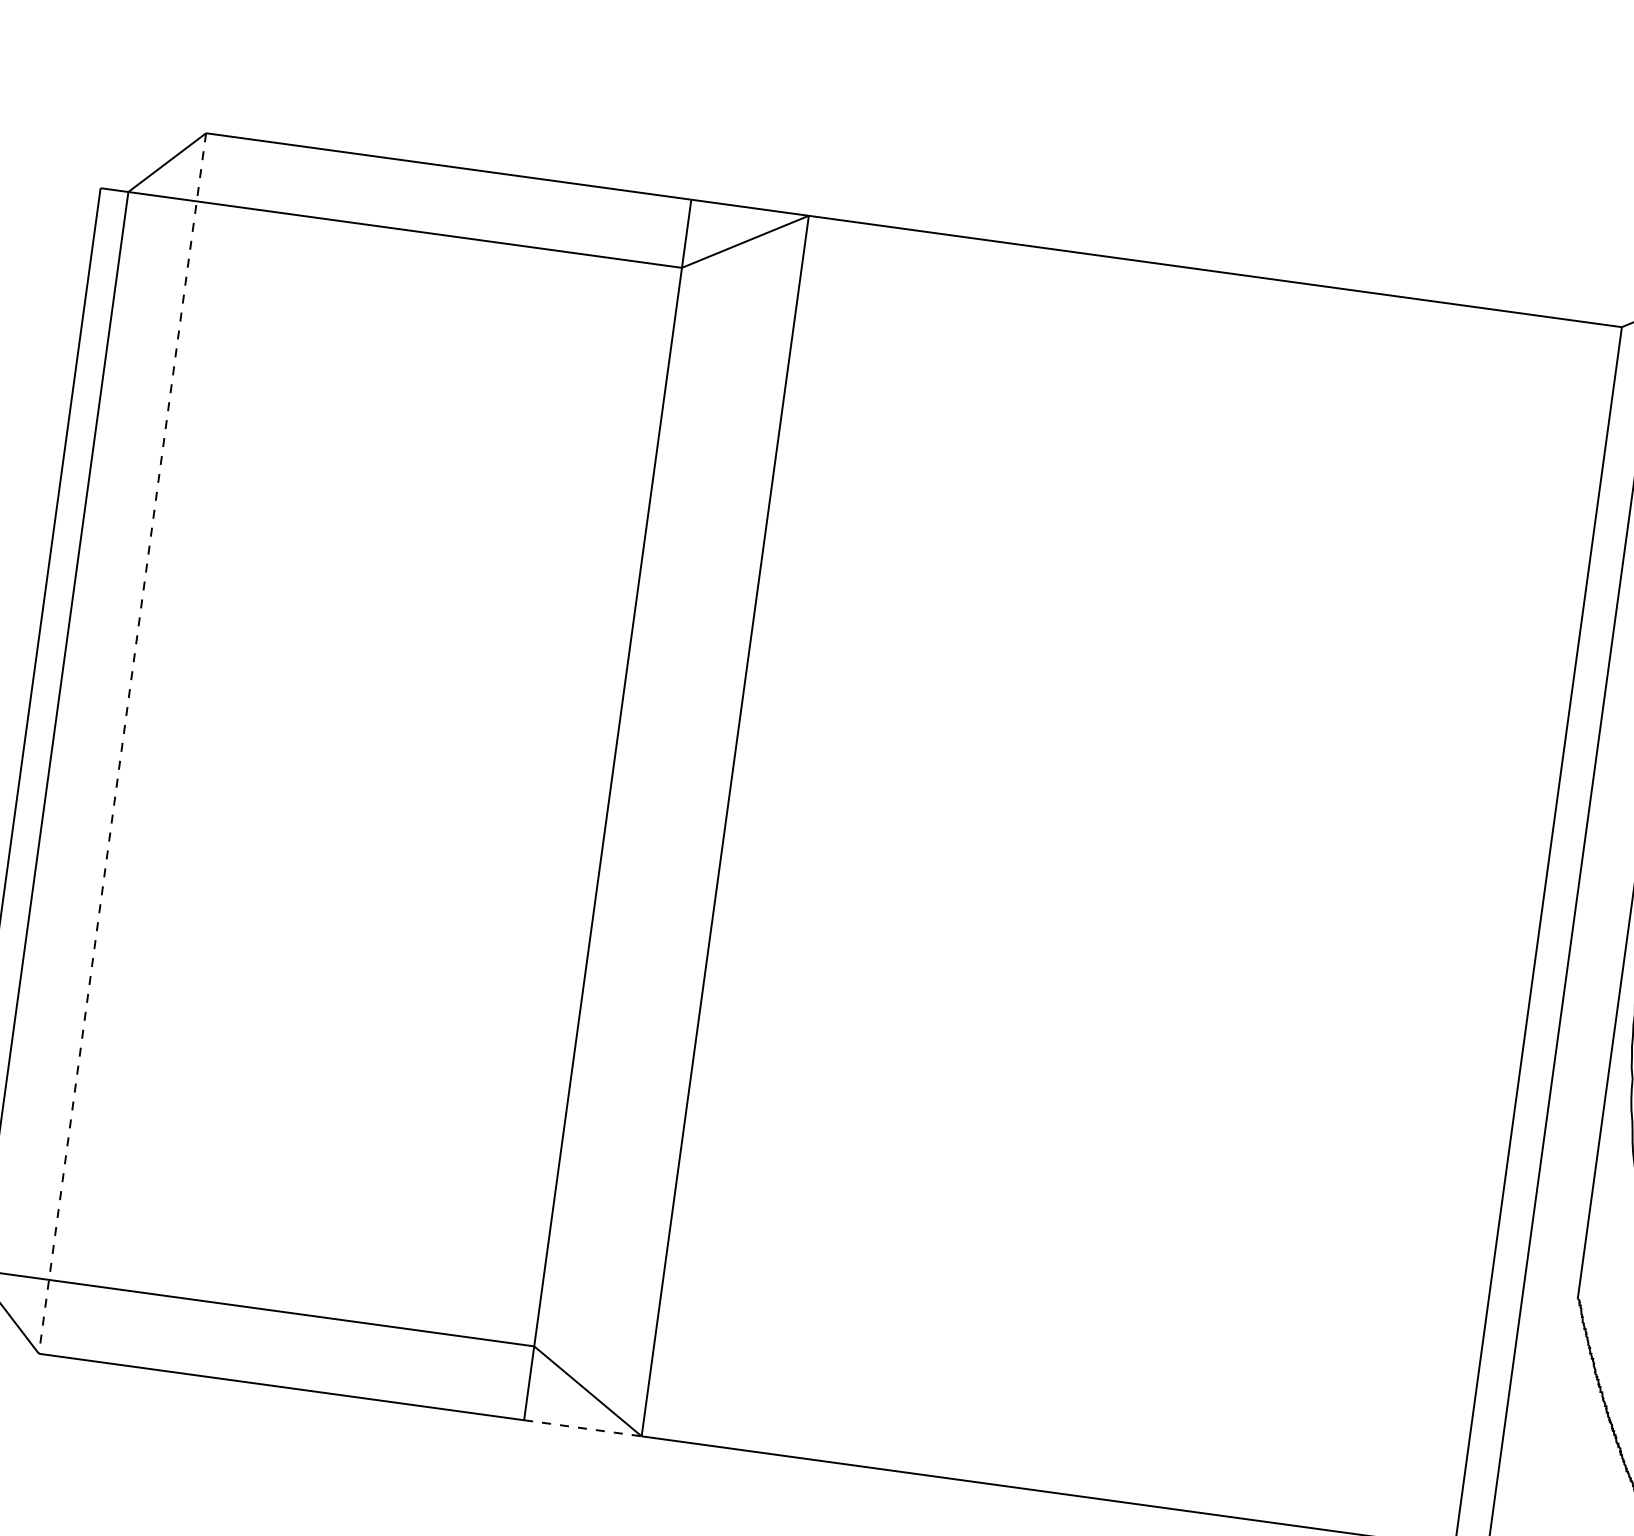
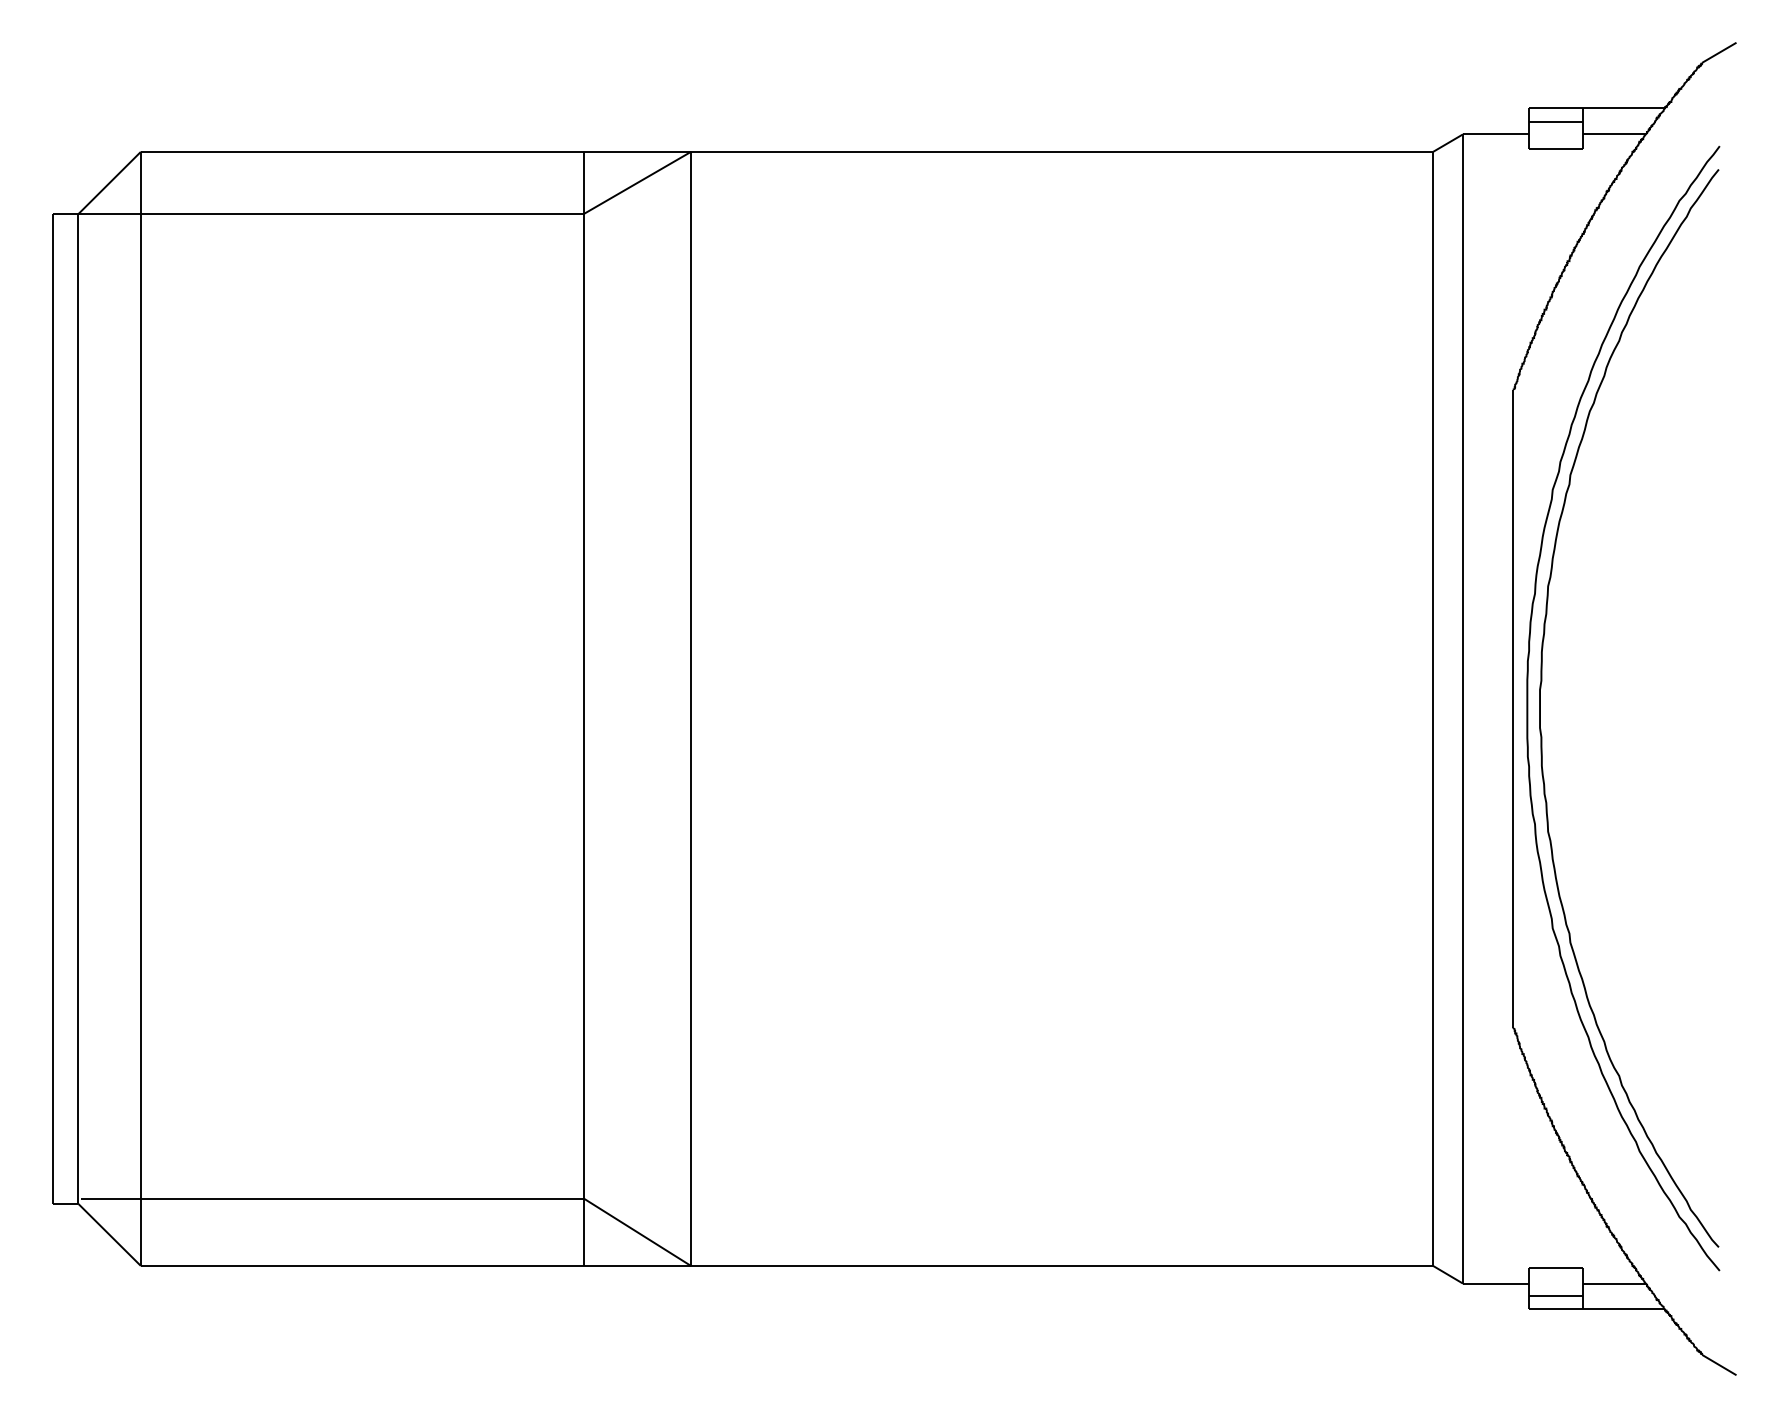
line: (122, 744) -> (140, 709), dashed -> solid
line: (583, 1427) -> (637, 1265), dashed -> solid

